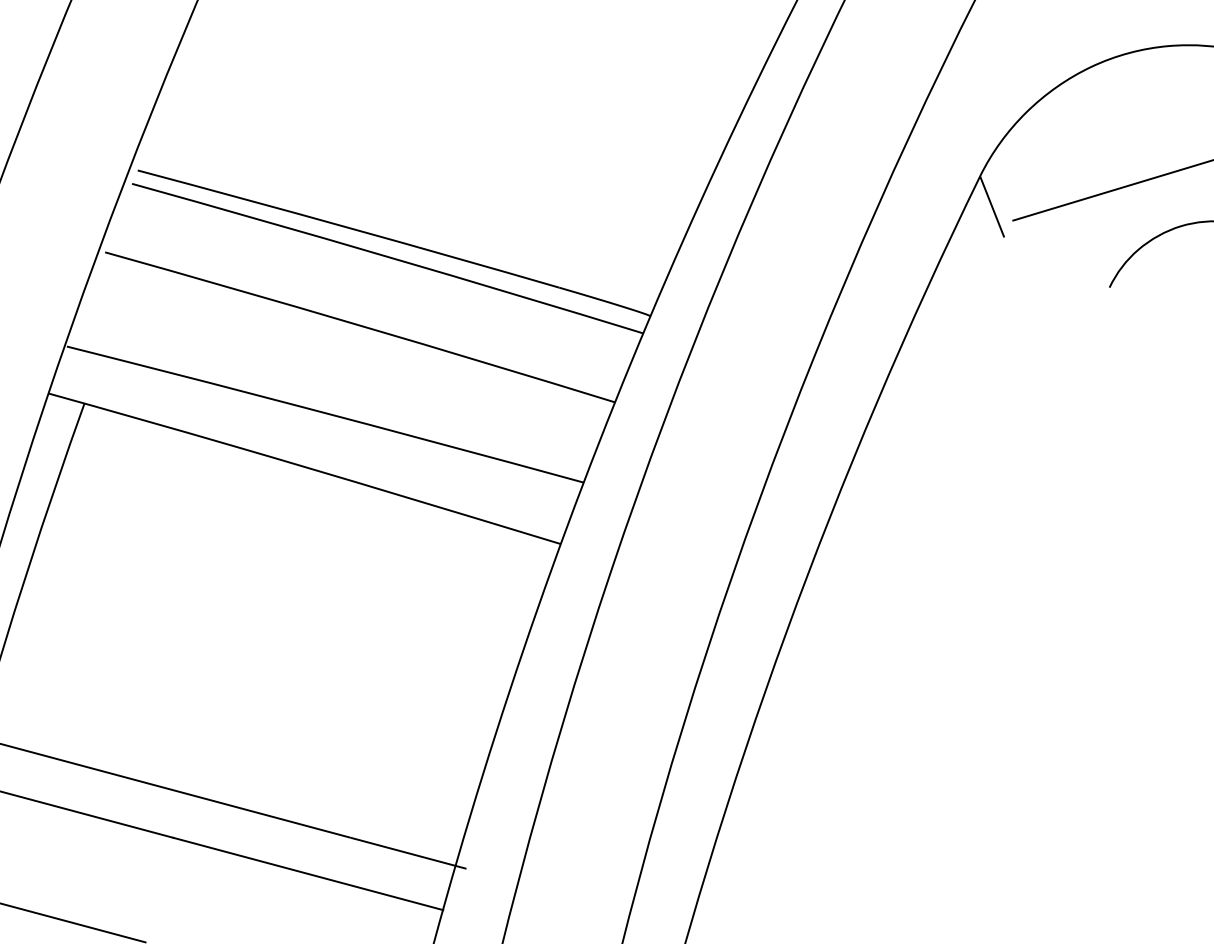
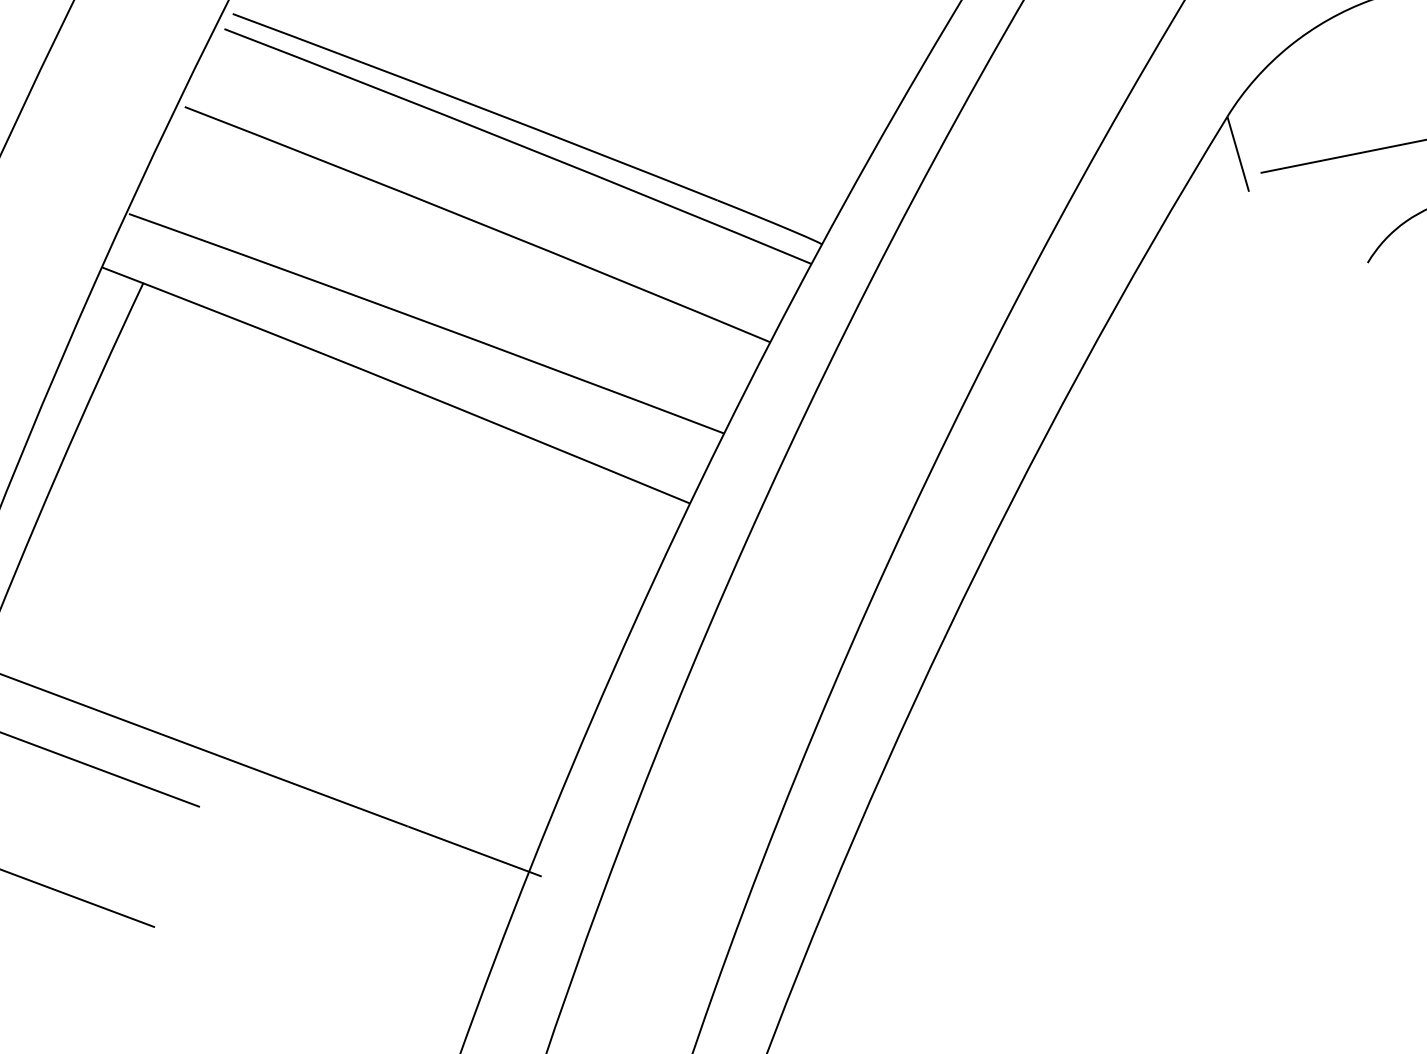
line: (308, 873) -> (354, 864), removed

